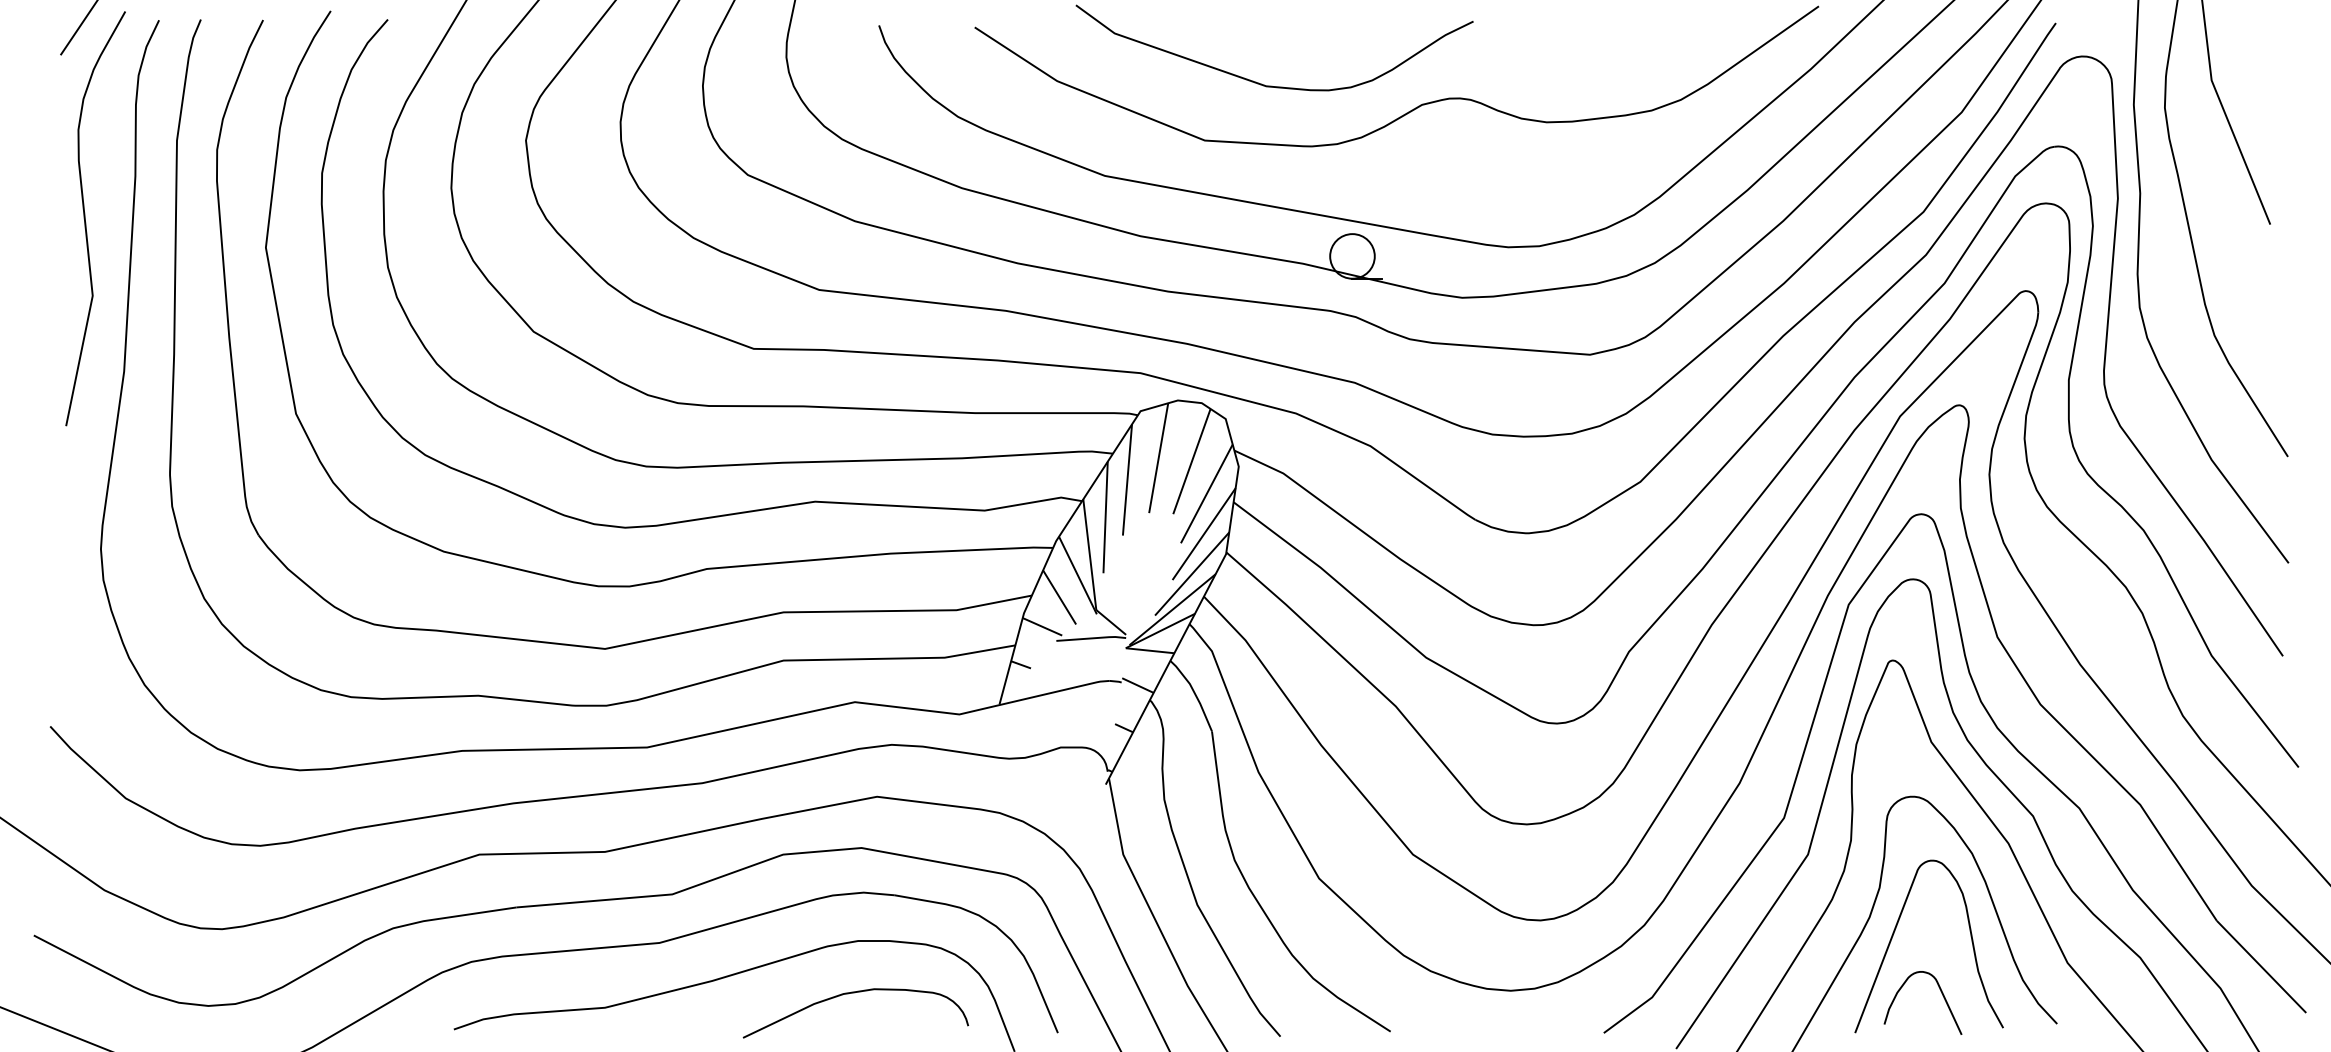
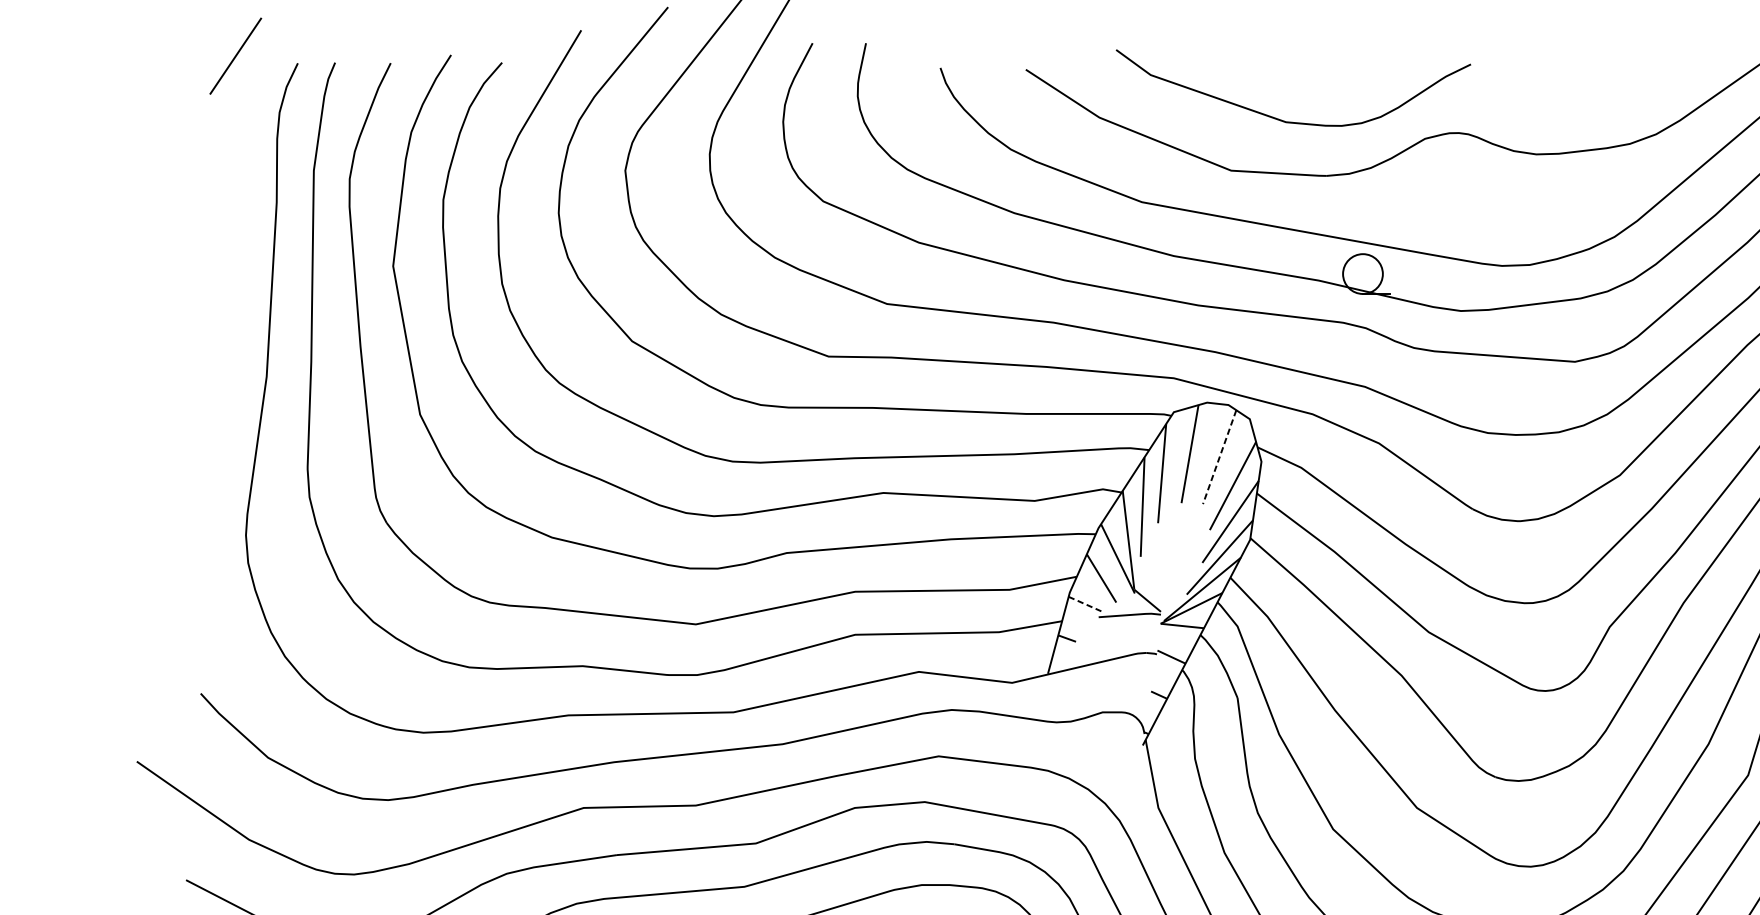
curve: (86, 222) -> (233, 243), removed
line: (1191, 461) -> (1219, 457), solid -> dashed
line: (1042, 626) -> (1086, 604), solid -> dashed

